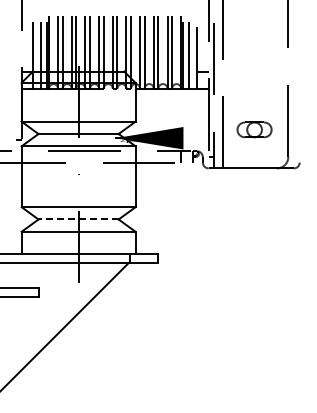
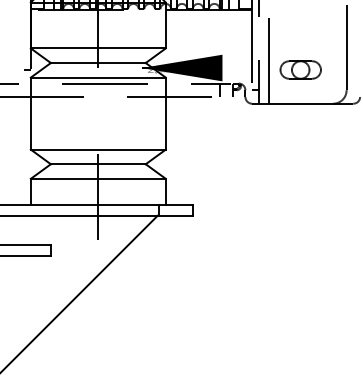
part: (254, 129) -> (300, 69), moved
line: (78, 219) -> (98, 164), dashed -> solid

